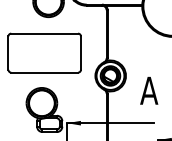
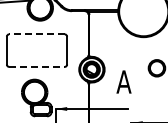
line: (45, 33) -> (37, 34), solid -> dashed
line: (45, 72) -> (37, 66), solid -> dashed

